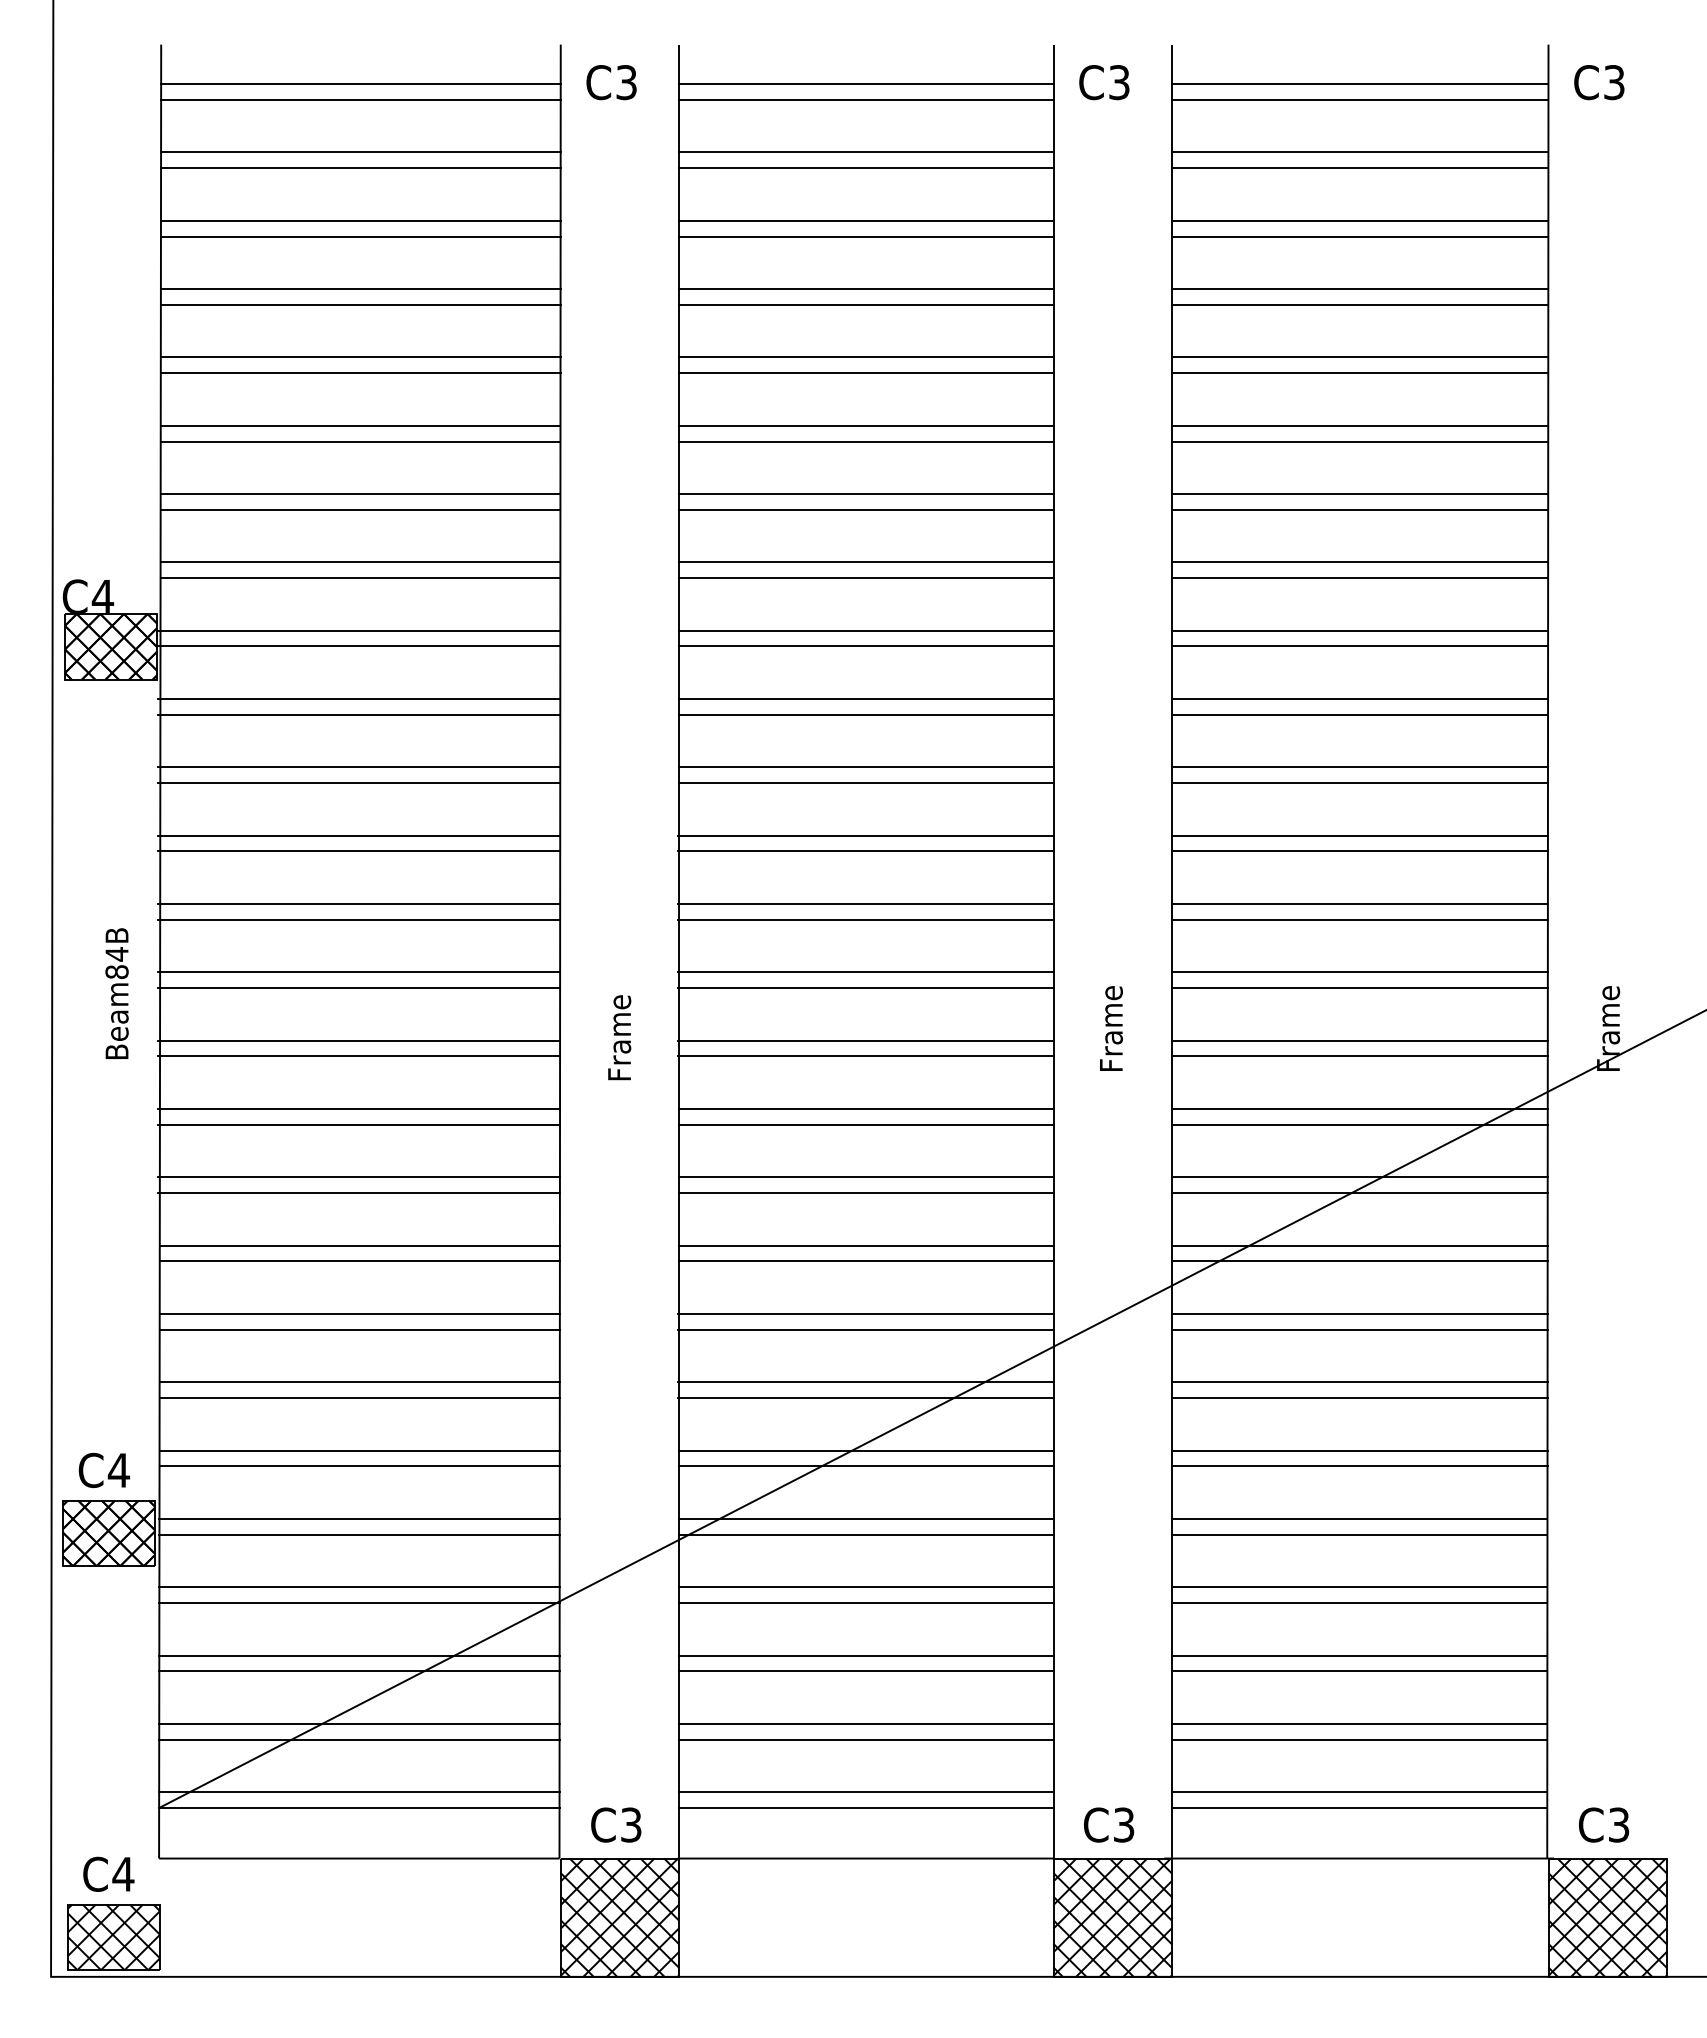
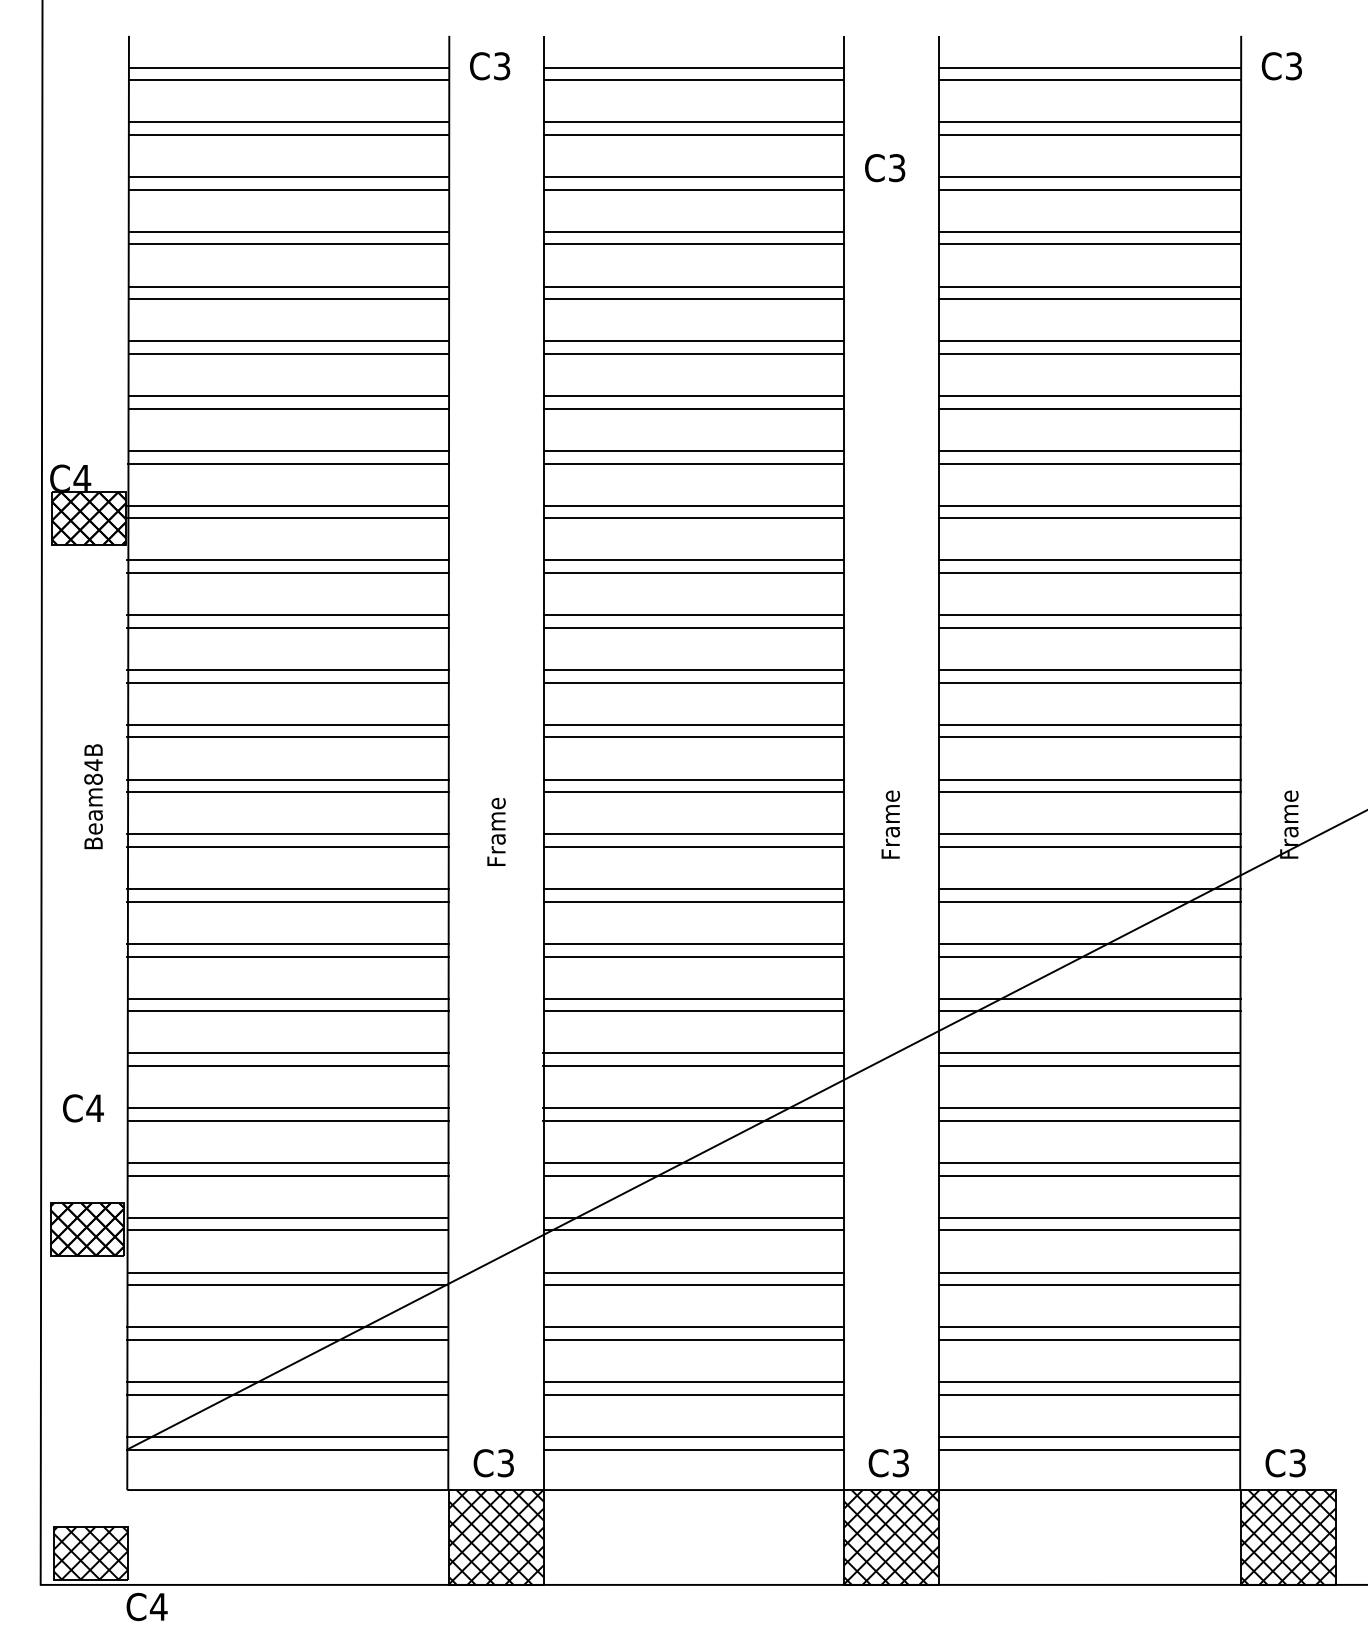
text: (1104, 82) -> (885, 168), moved
text: (104, 1470) -> (83, 1108), moved
text: (108, 1873) -> (146, 1606), moved

